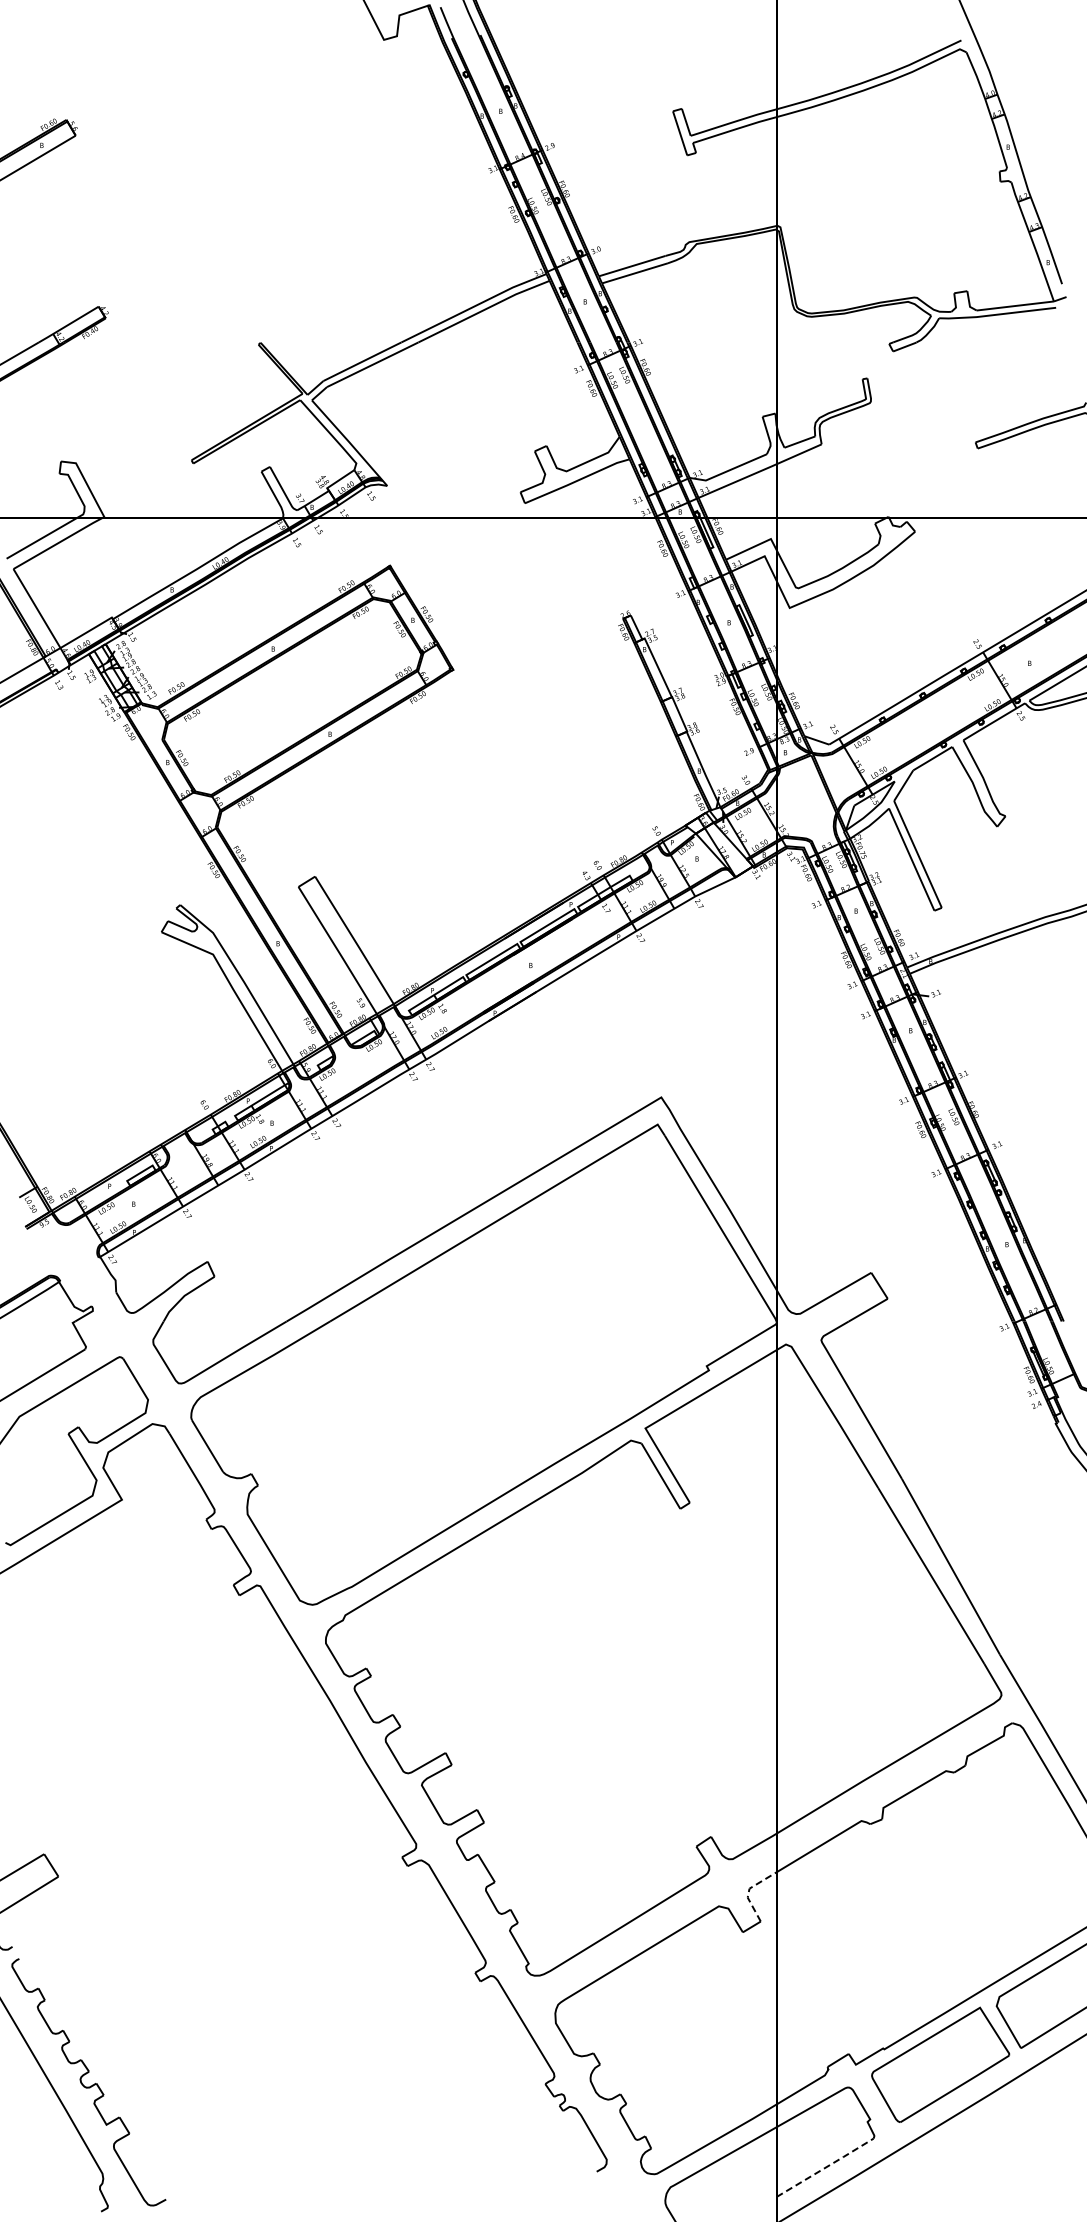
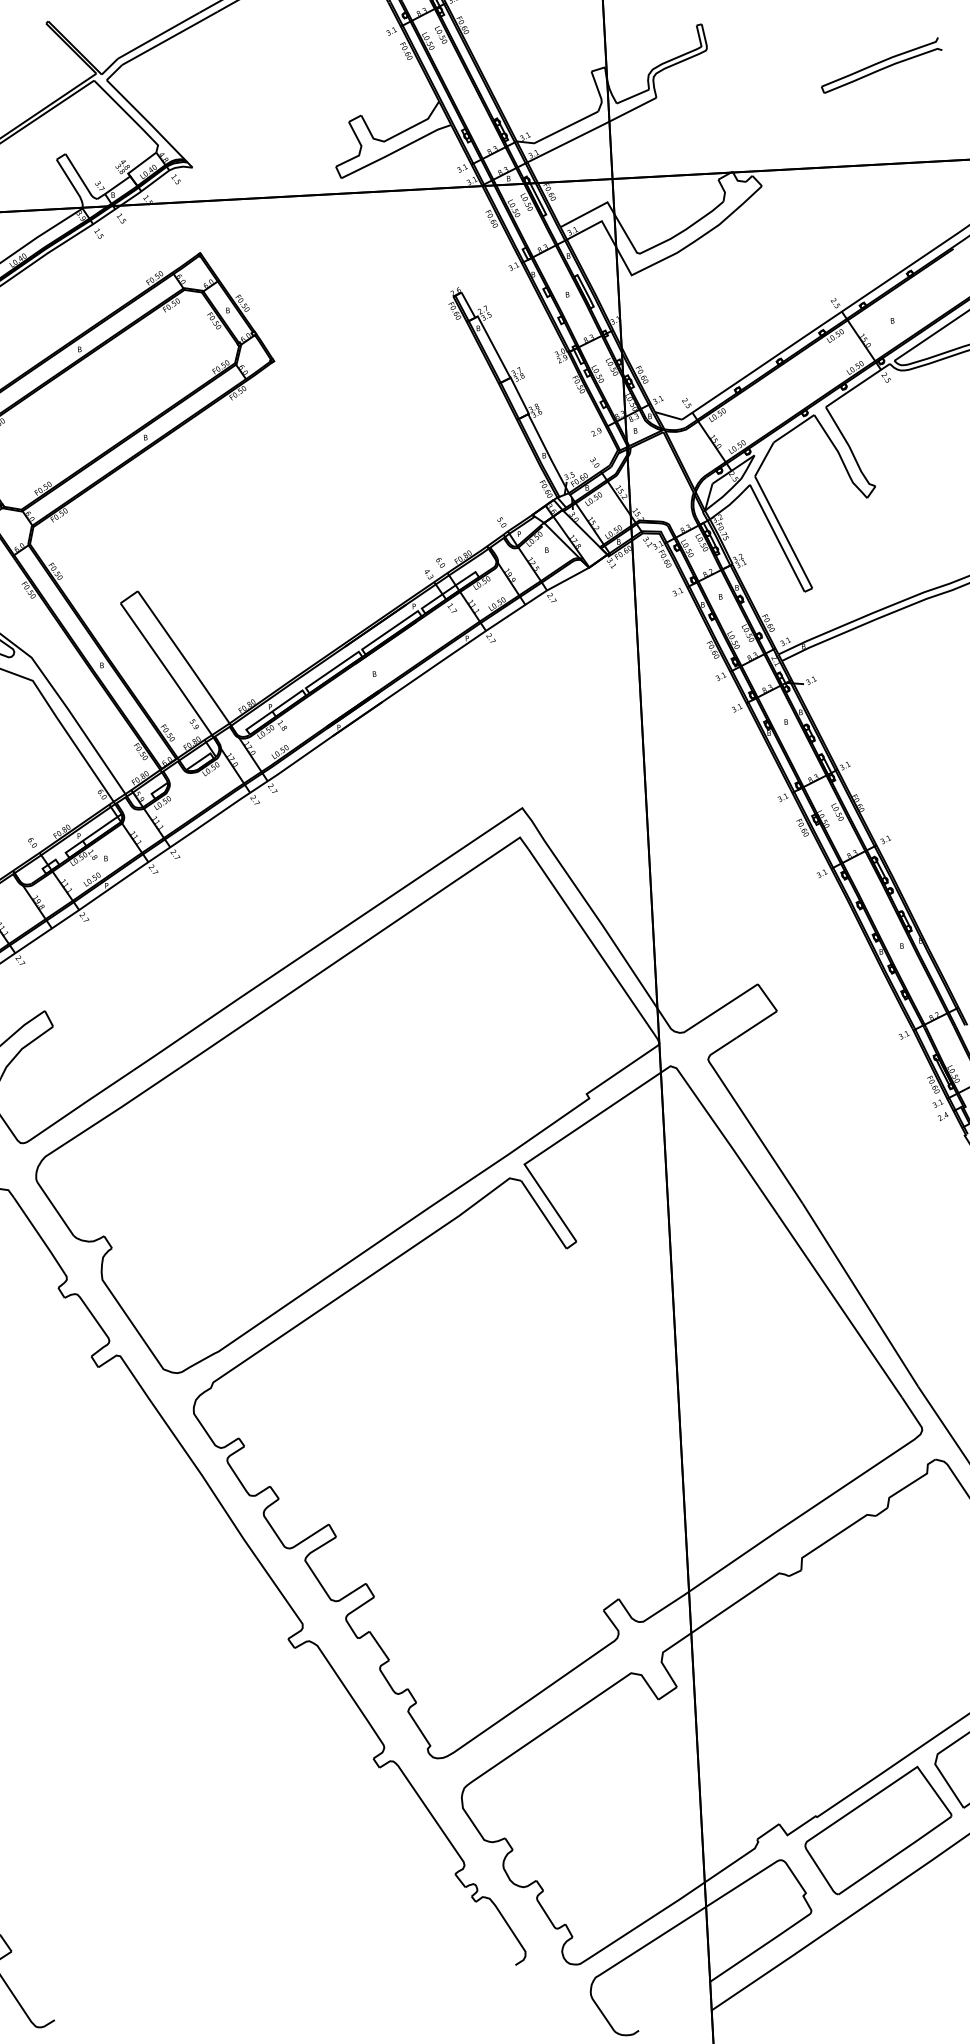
line: (748, 1891) -> (662, 1655), dashed -> solid
line: (826, 2167) -> (761, 1947), dashed -> solid

